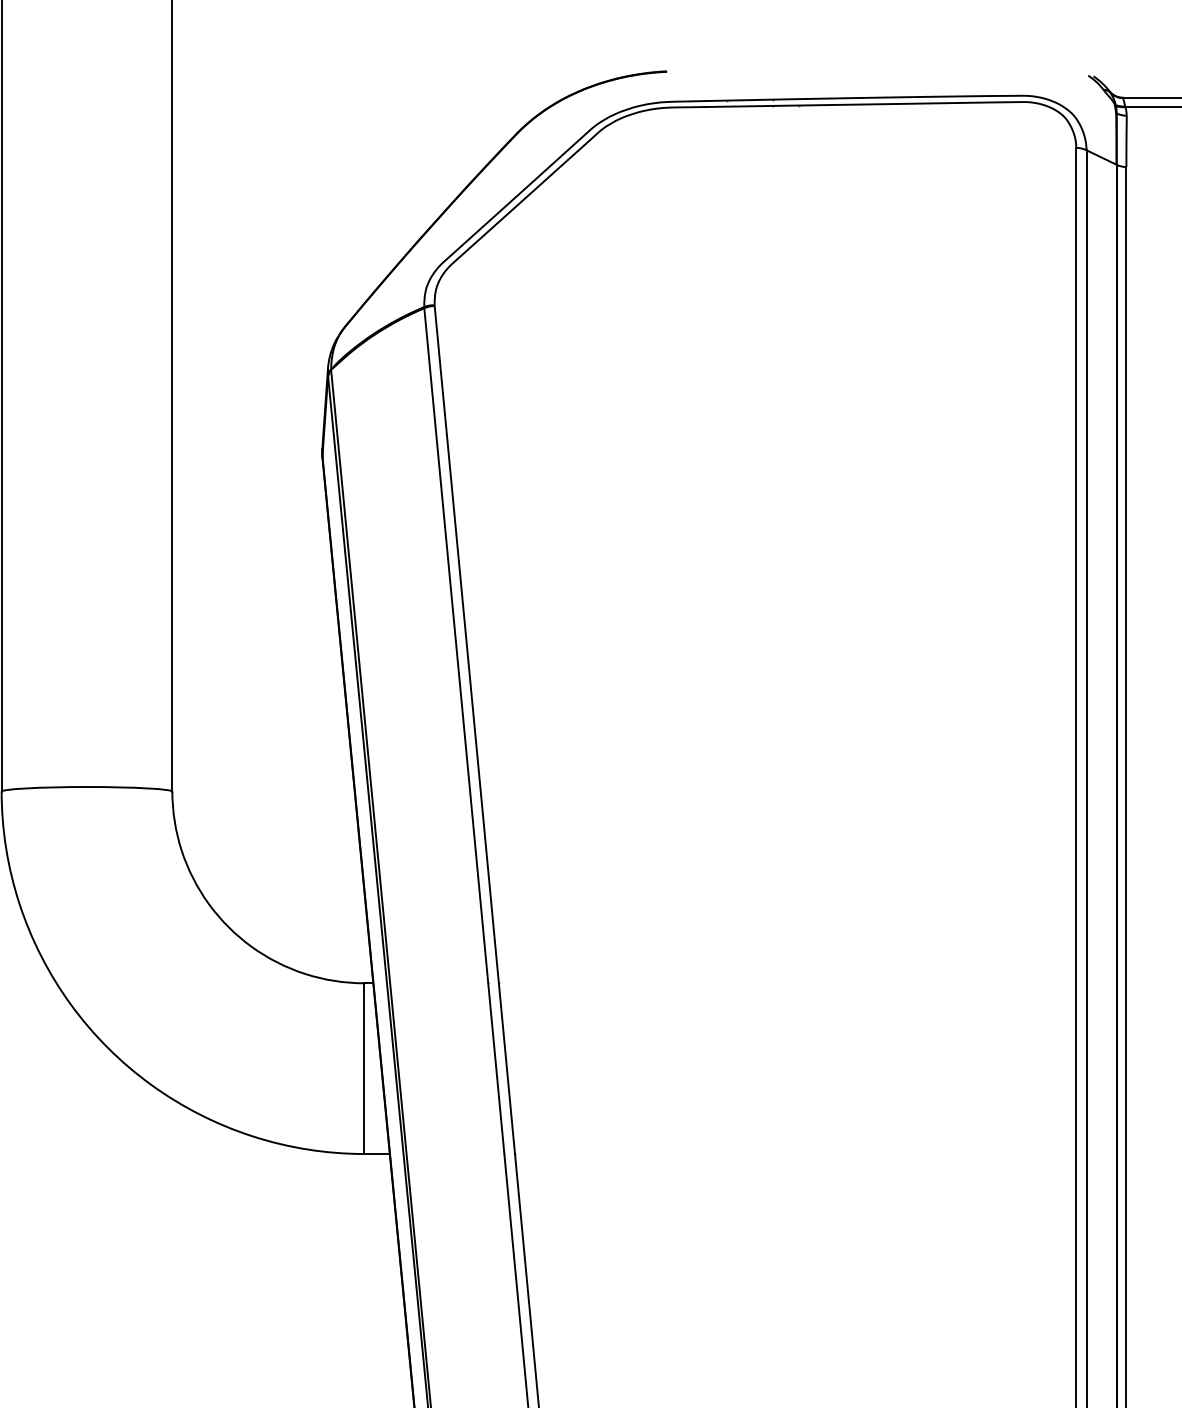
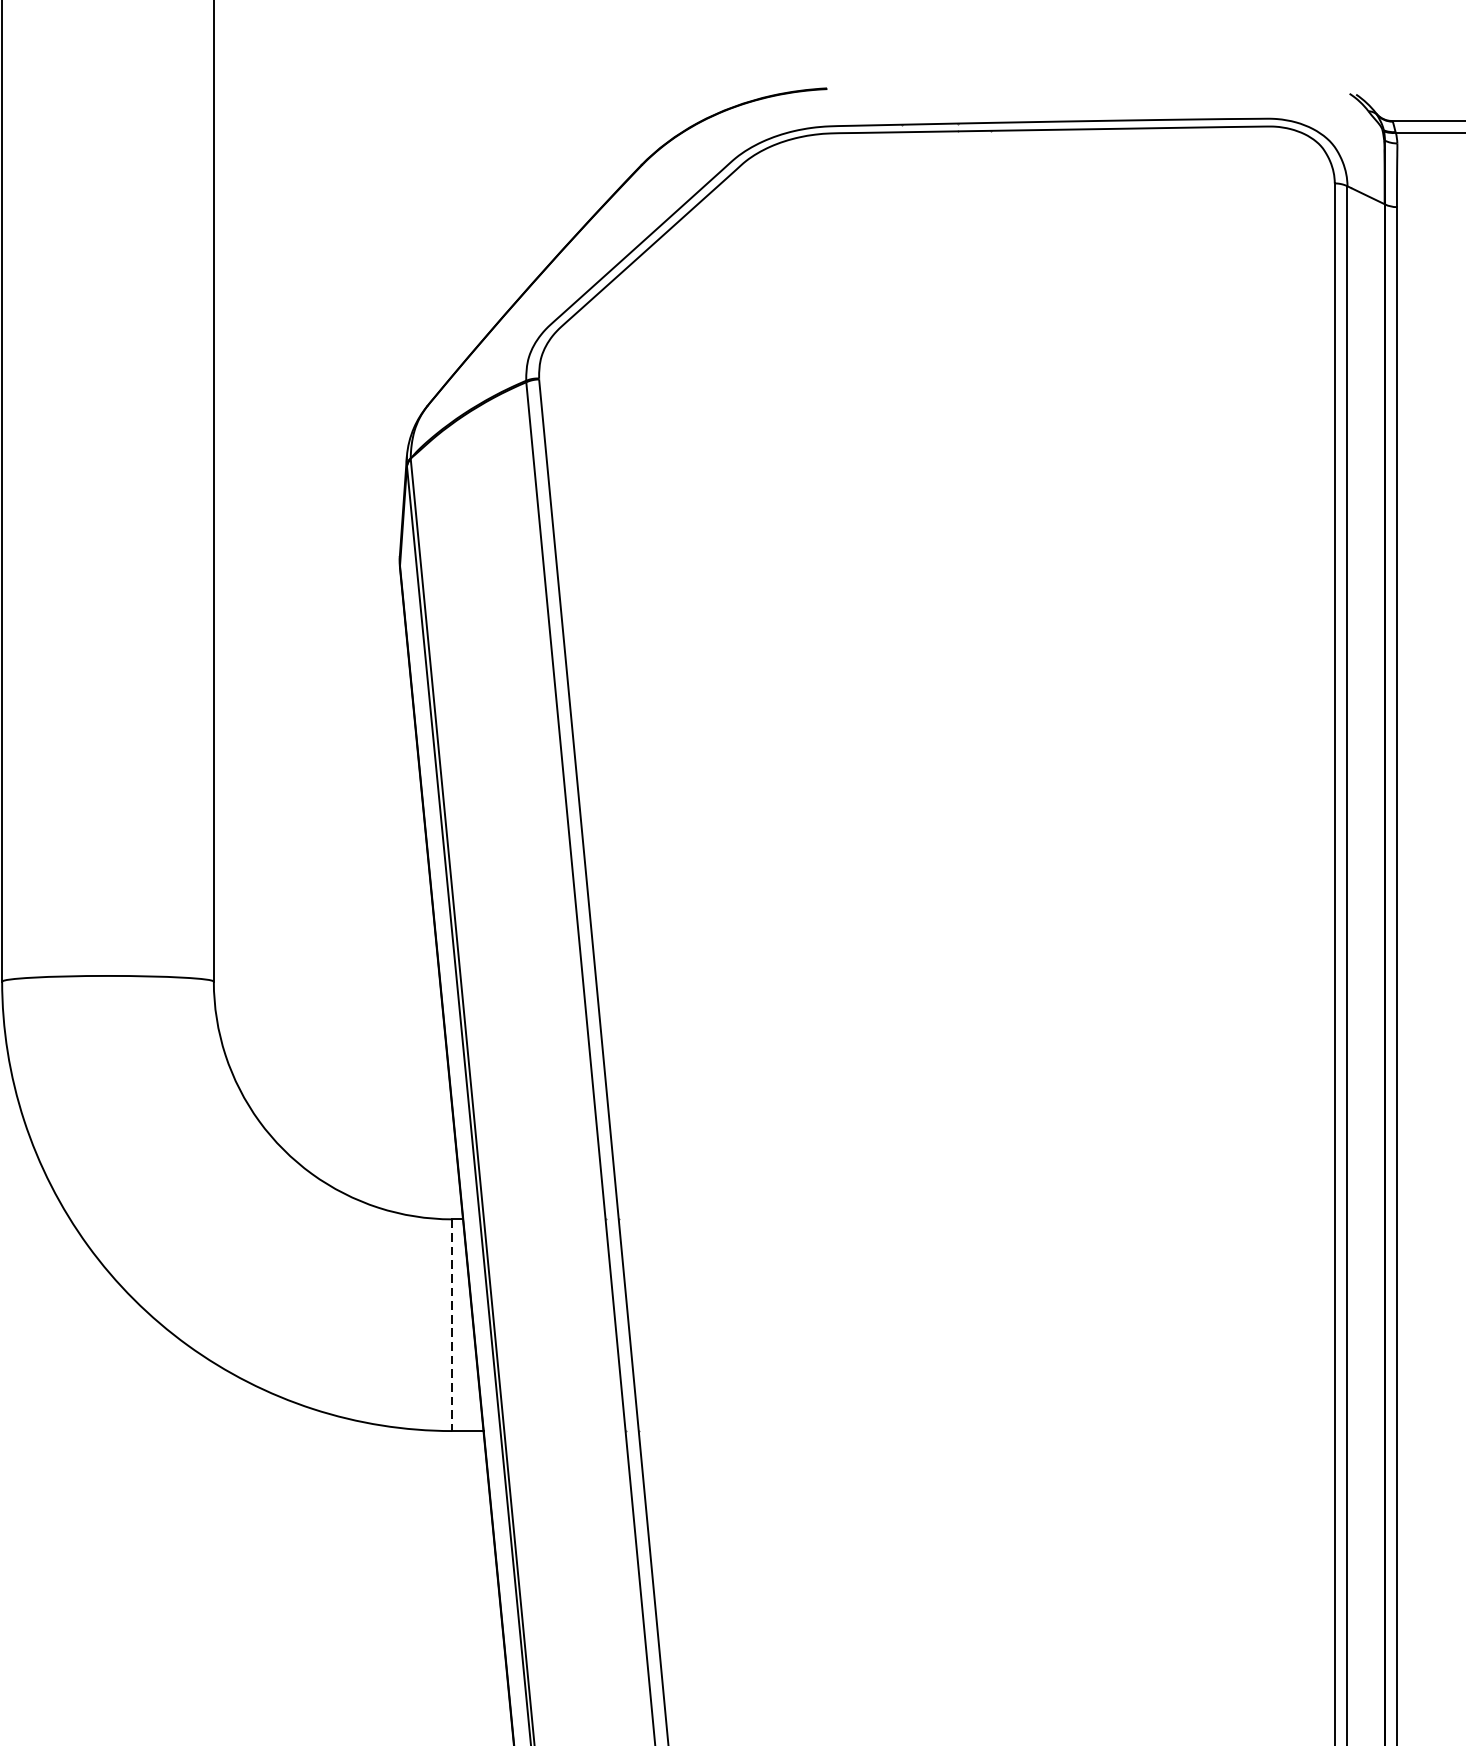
line: (364, 1069) -> (452, 1326), solid -> dashed

